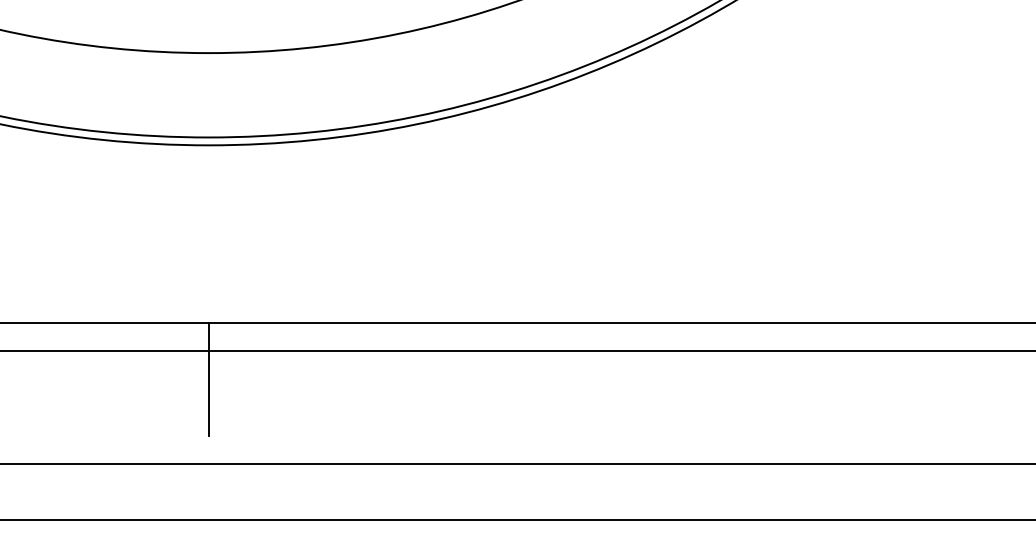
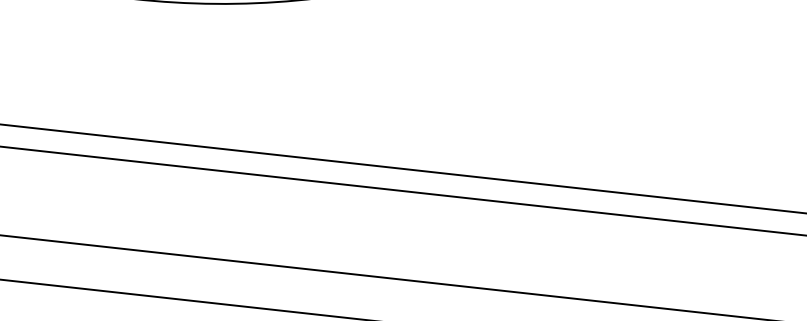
line: (208, 379) -> (112, 181), removed

